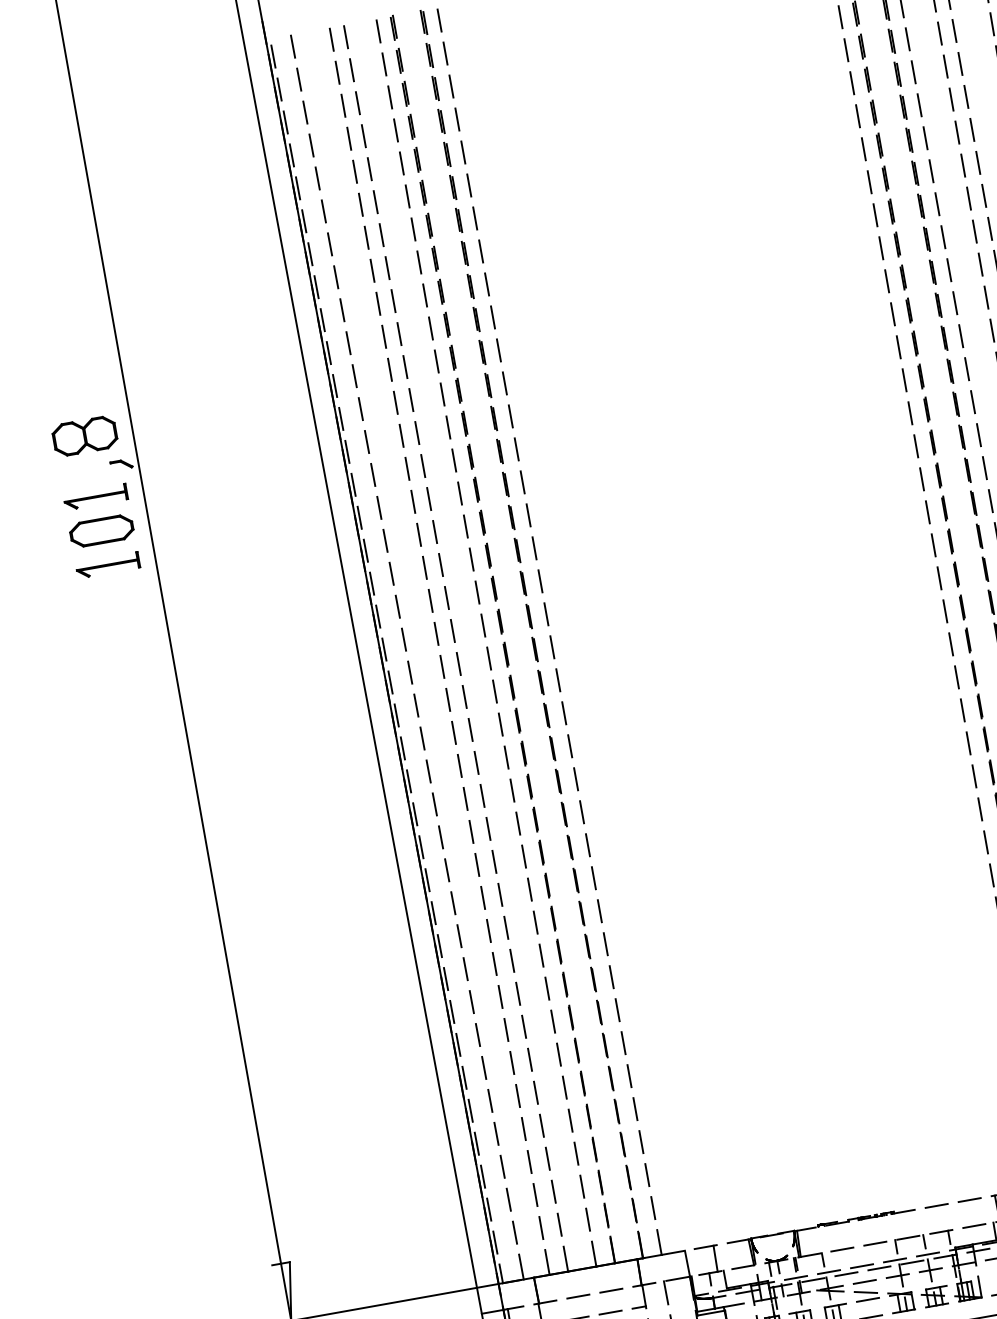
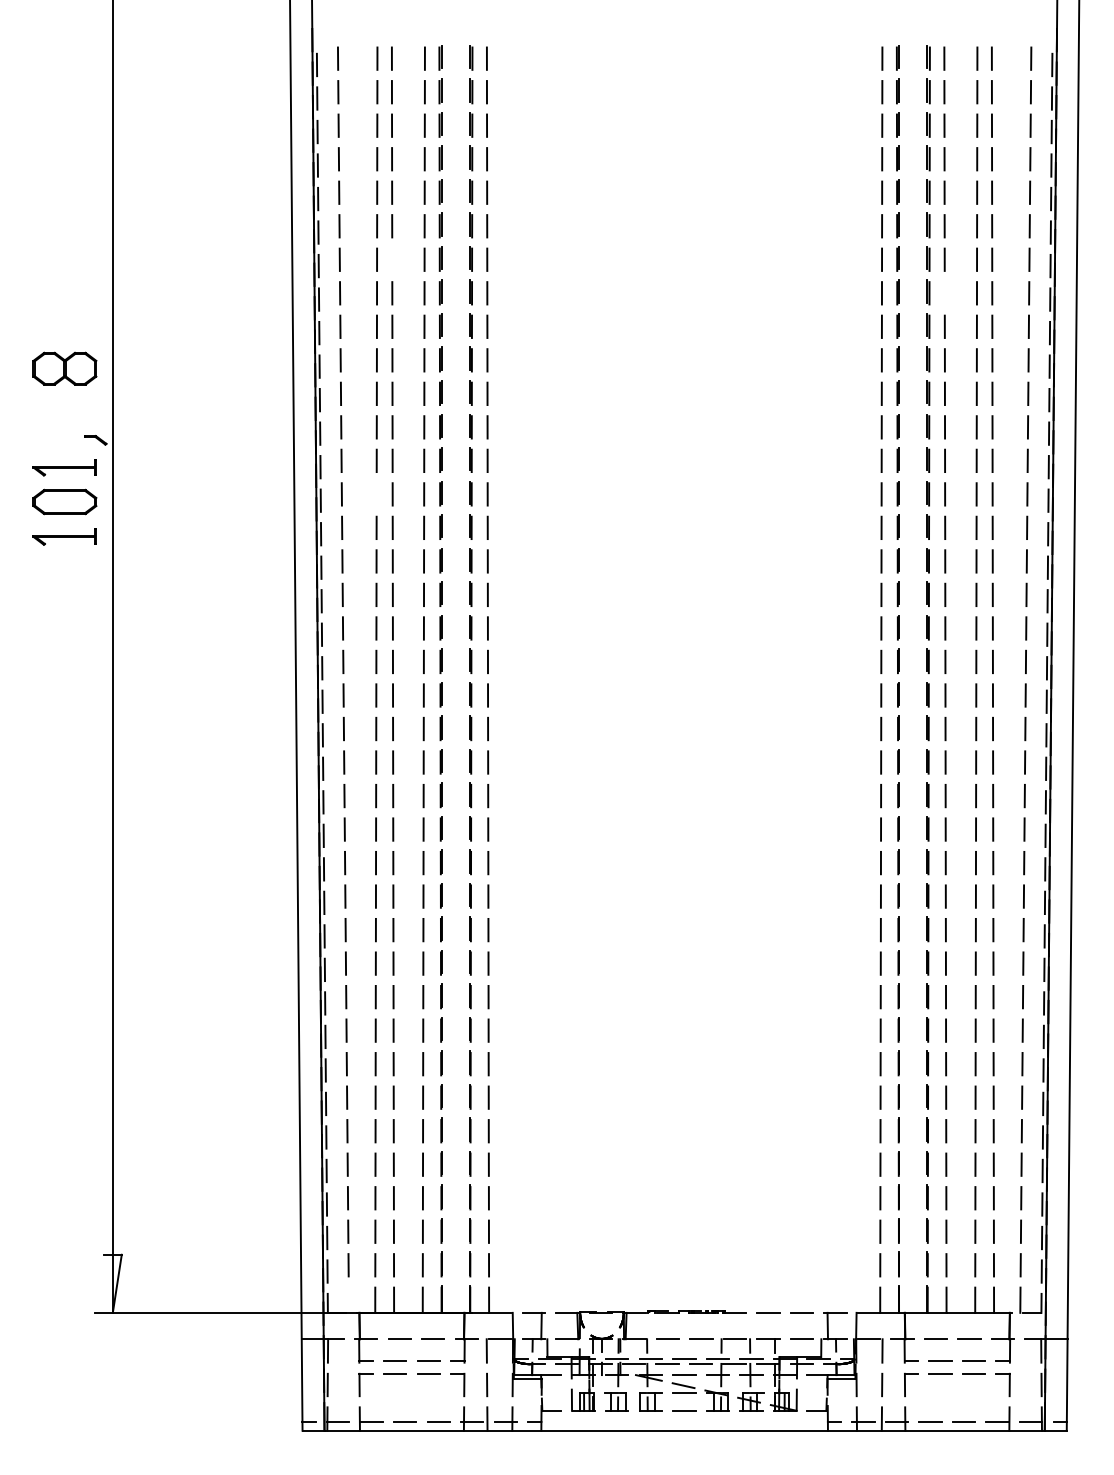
line: (931, 171) -> (944, 293), removed
line: (381, 234) -> (392, 259), removed
part: (84, 436) -> (64, 368), moved
line: (407, 468) -> (376, 494), removed
line: (520, 1266) -> (348, 1299), removed

